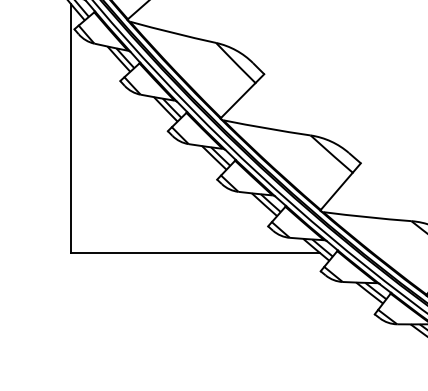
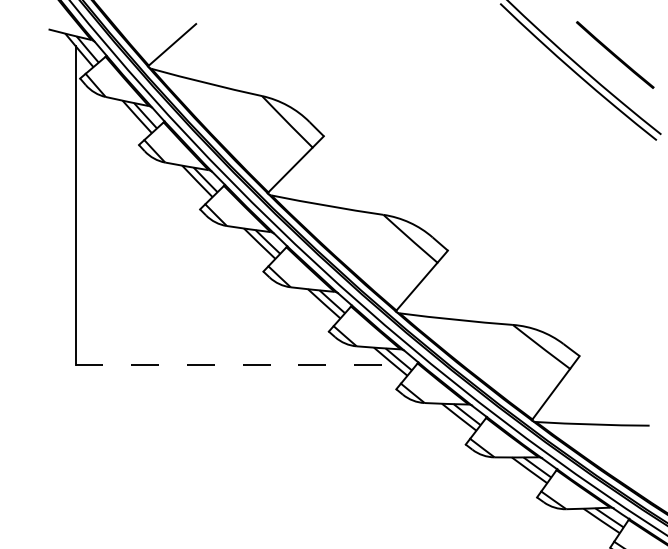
line: (195, 252) -> (235, 365), solid -> dashed

